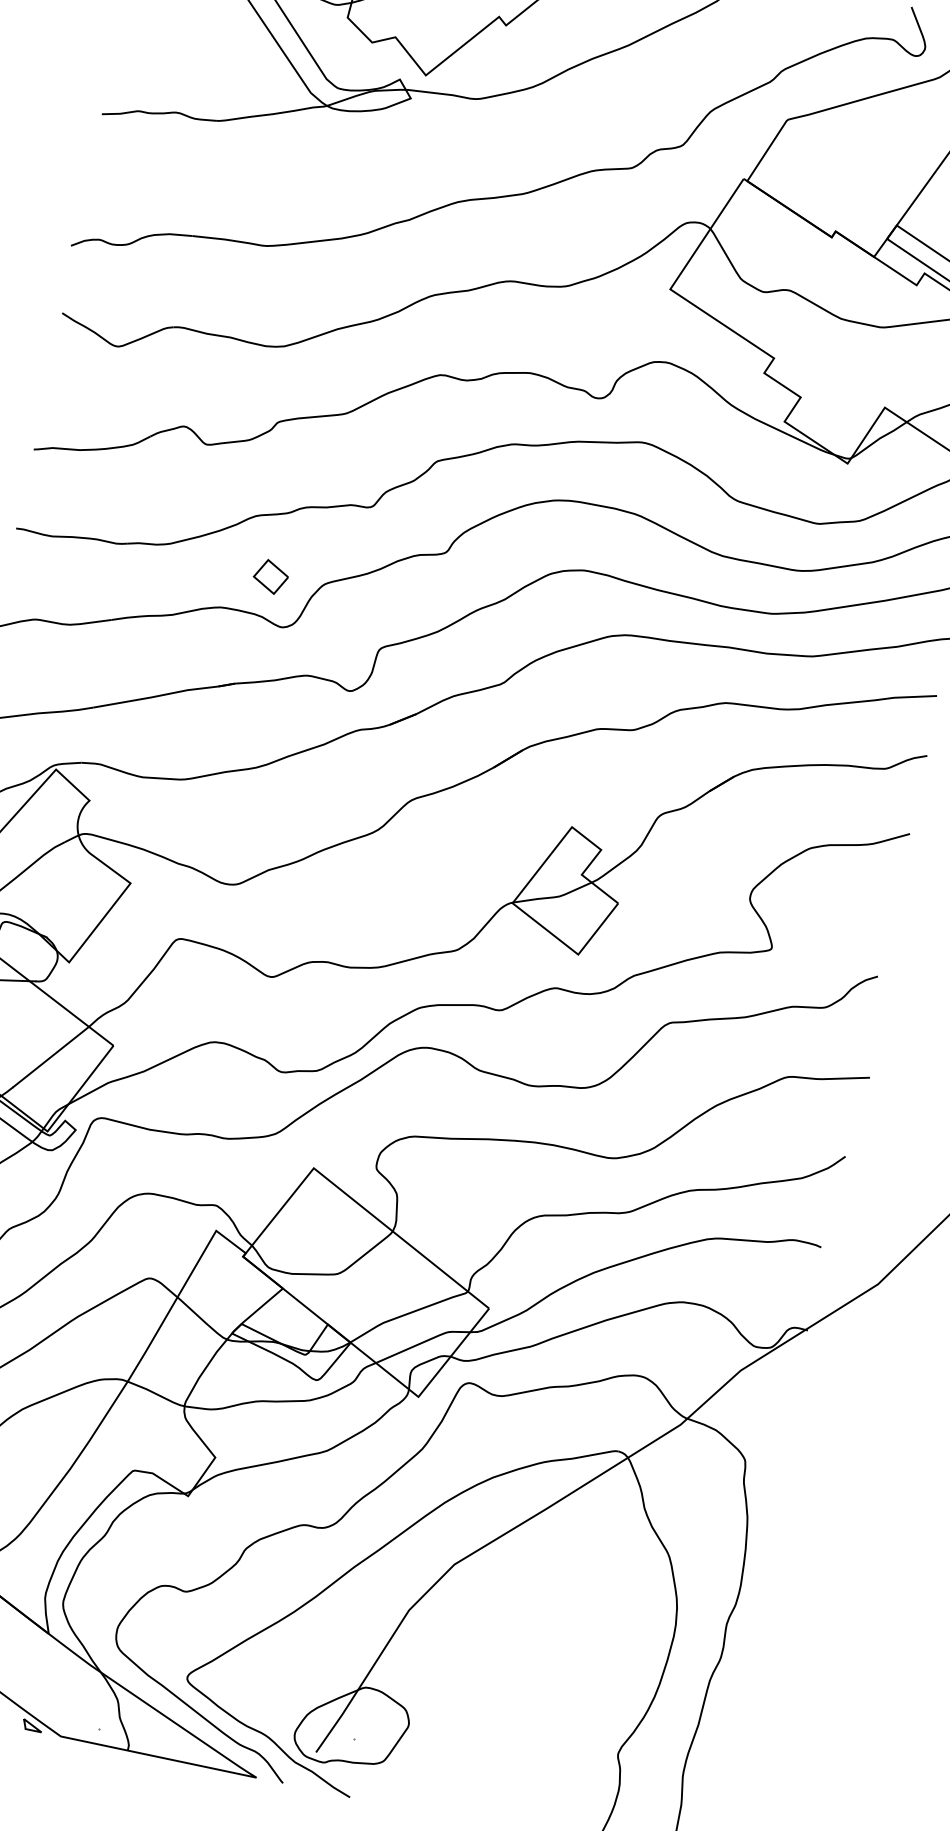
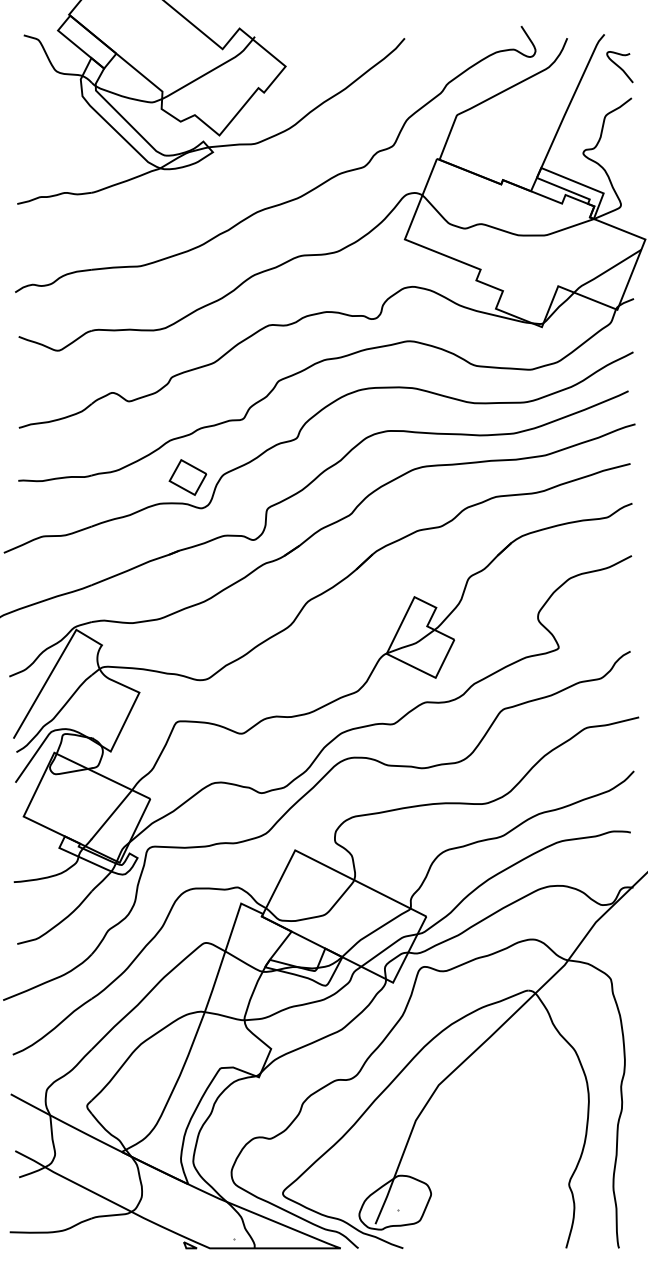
part: (270, 576) -> (187, 477), size x1.67

